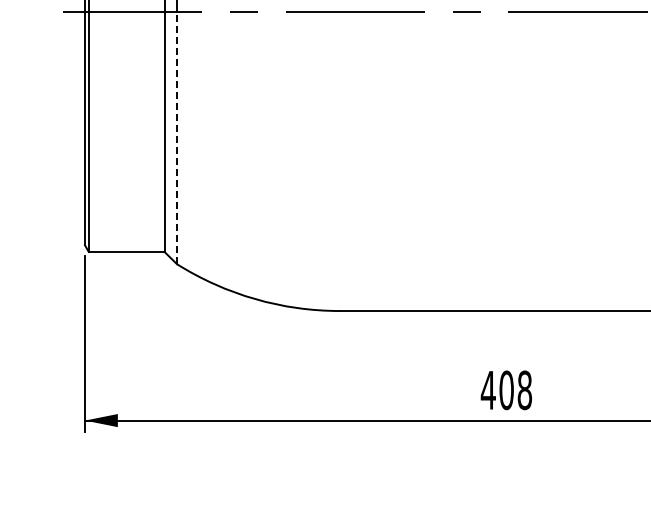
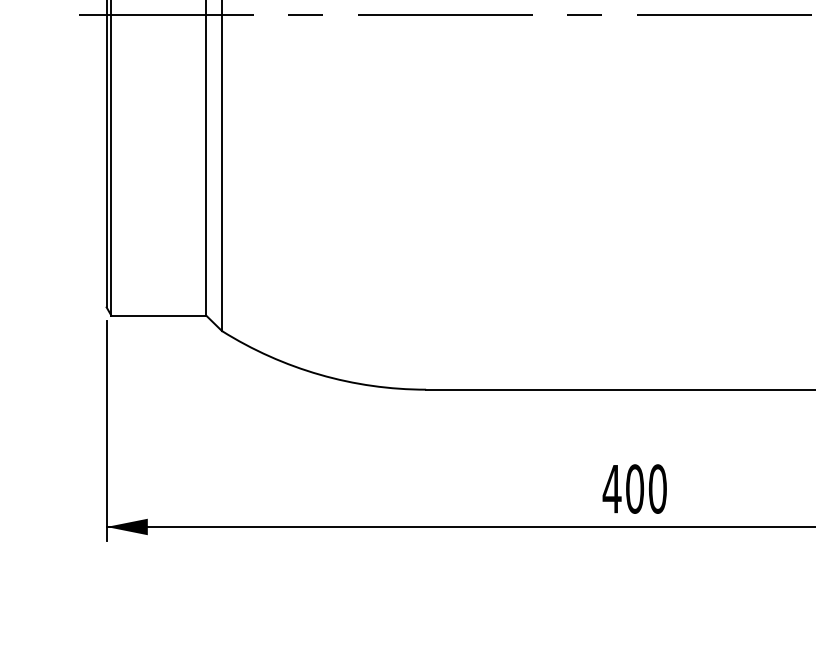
line: (177, 137) -> (222, 172), dashed -> solid
text: (524, 389) -> (657, 488), 408 -> 400

